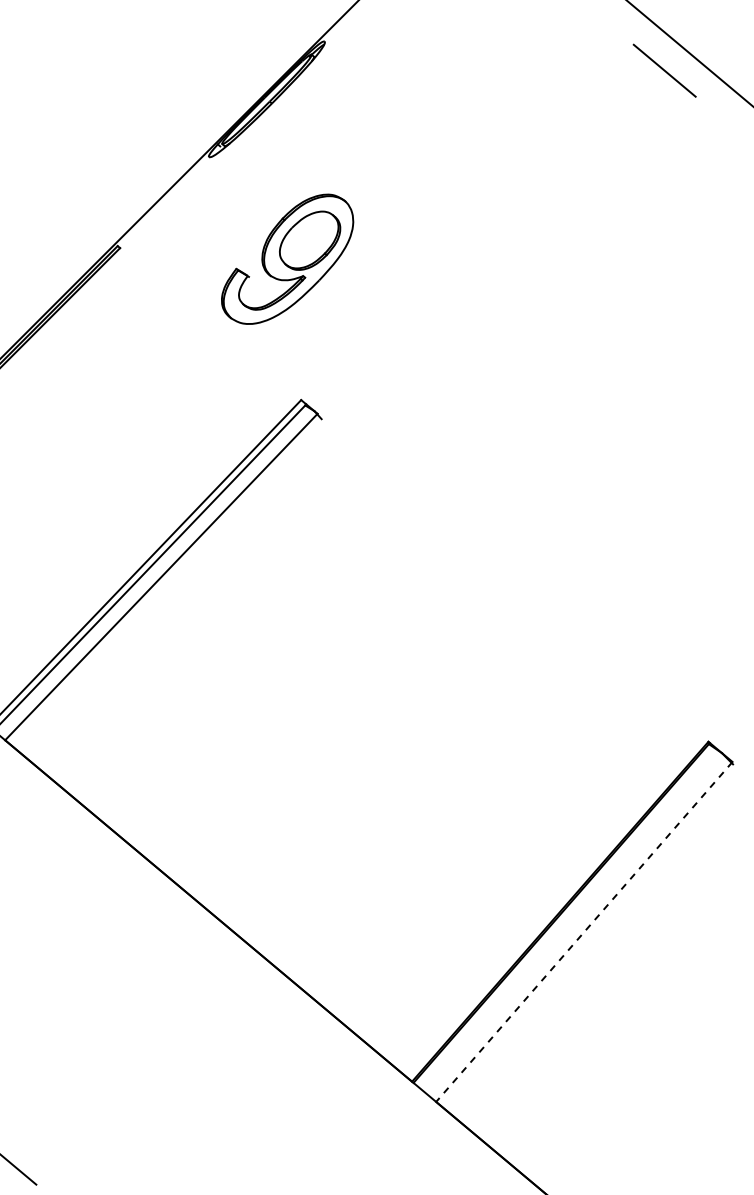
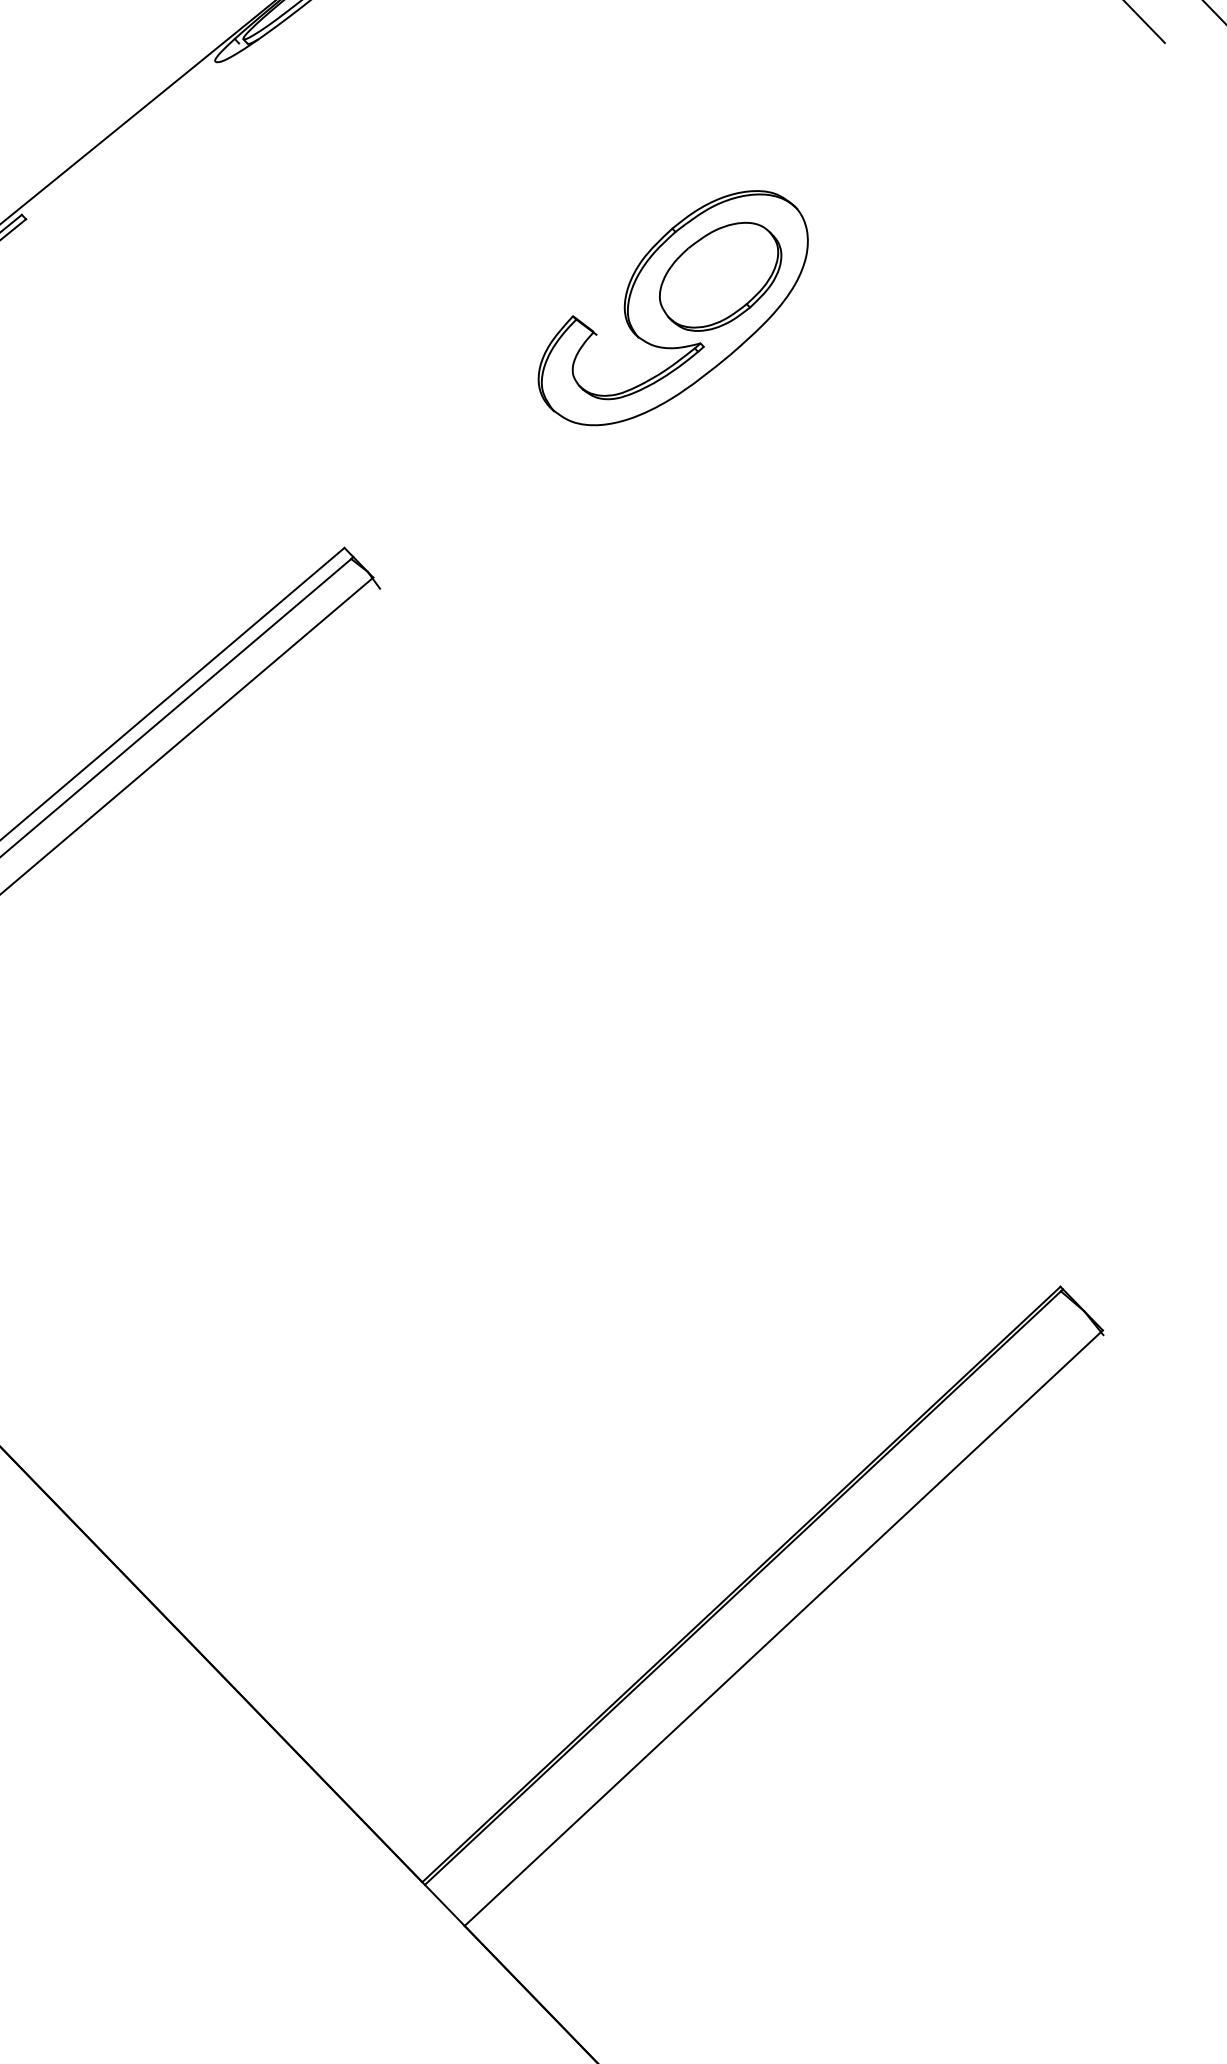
part: (287, 258) -> (673, 306), moved
line: (584, 931) -> (784, 1627), dashed -> solid

